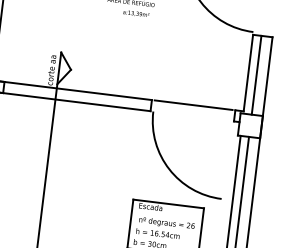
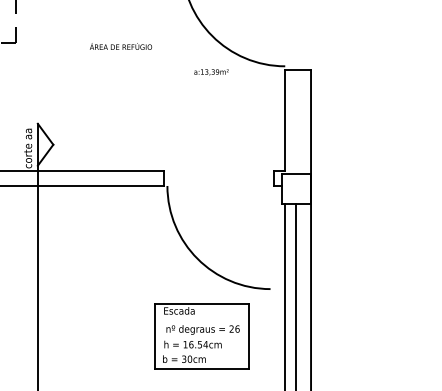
text: (136, 13) -> (211, 72), moved
line: (256, 75) -> (296, 122), removed
line: (193, 105) -> (218, 171), removed

